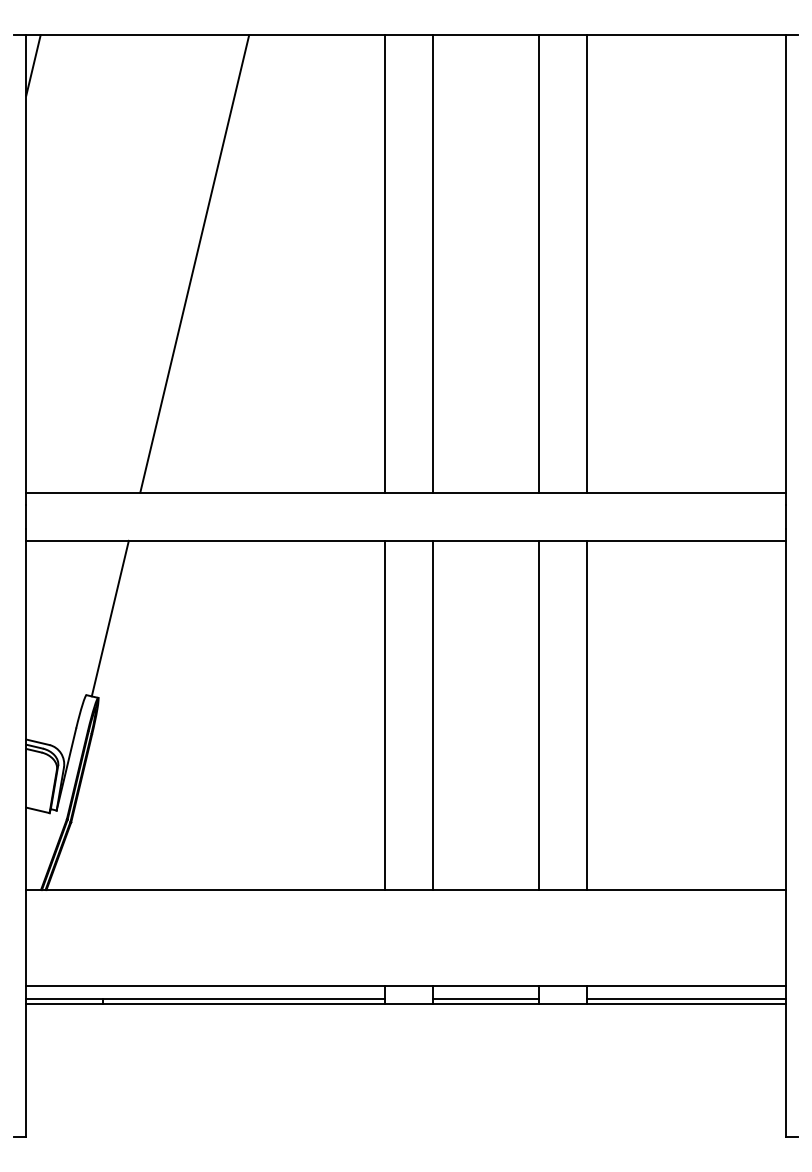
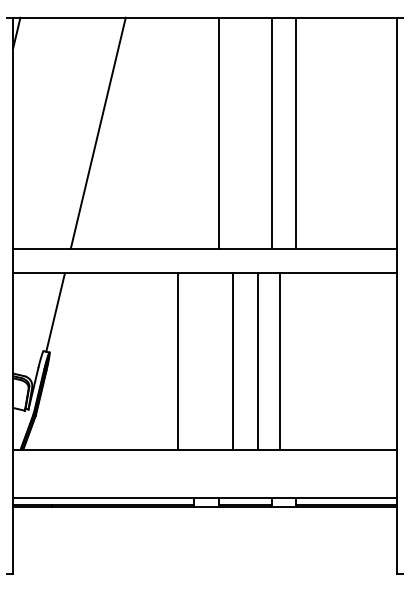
line: (385, 262) -> (194, 132), removed
line: (385, 715) -> (178, 361), moved
line: (432, 715) -> (232, 361), moved
line: (539, 715) -> (258, 361), moved
line: (587, 715) -> (280, 361), moved

